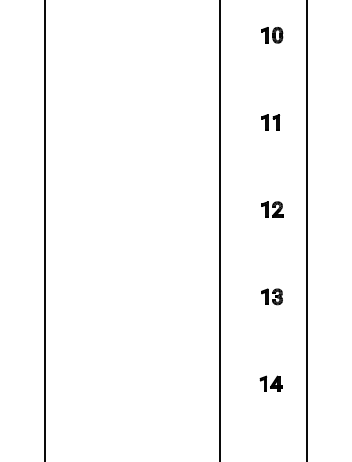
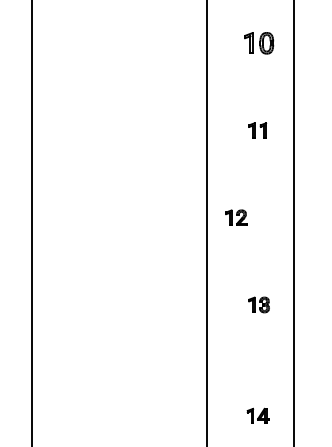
part: (272, 35) -> (259, 43), size x1.4
part: (272, 209) -> (236, 217), moved
part: (270, 383) -> (257, 415), moved

